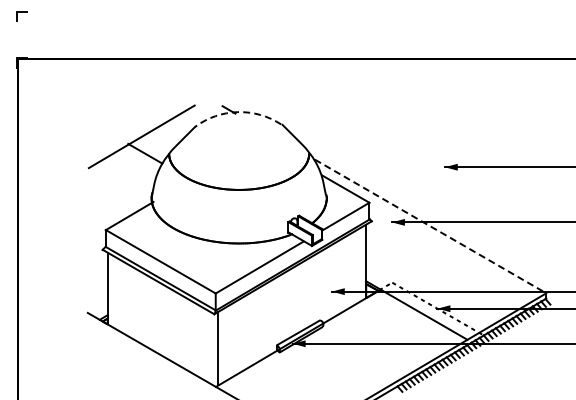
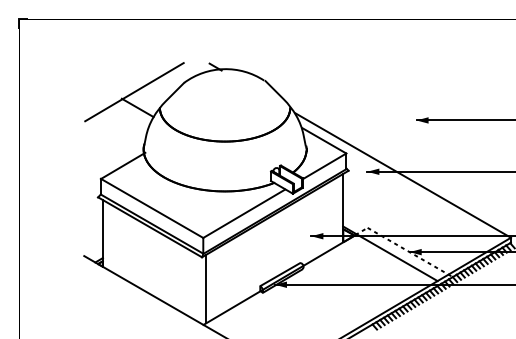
arc: (237, 112) -> (223, 69), dashed -> solid
line: (430, 226) -> (403, 175), dashed -> solid

